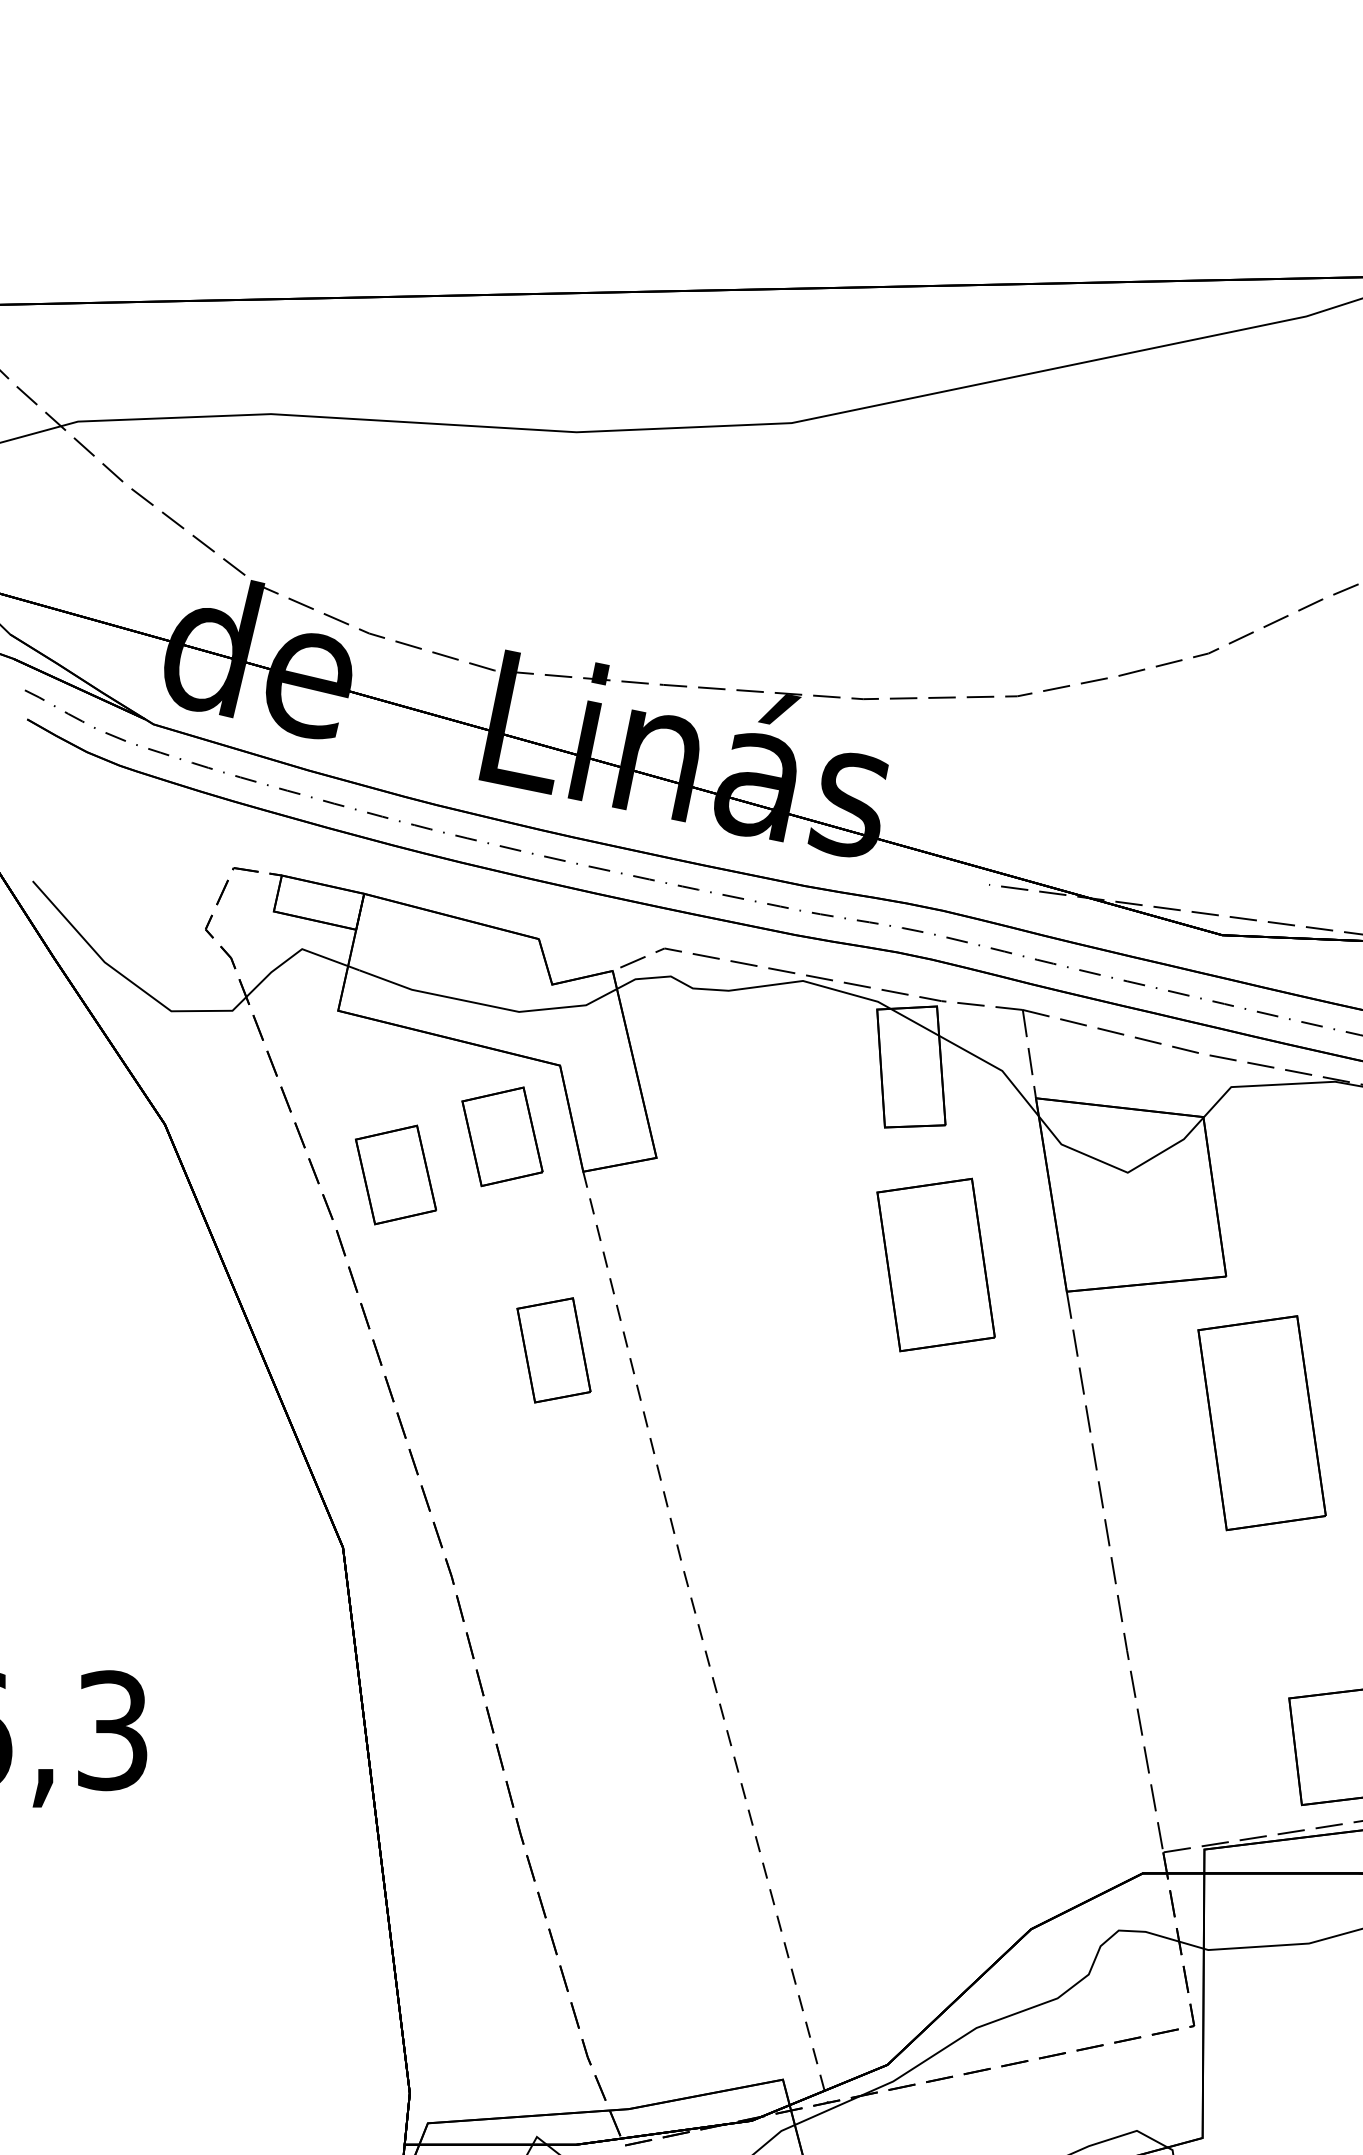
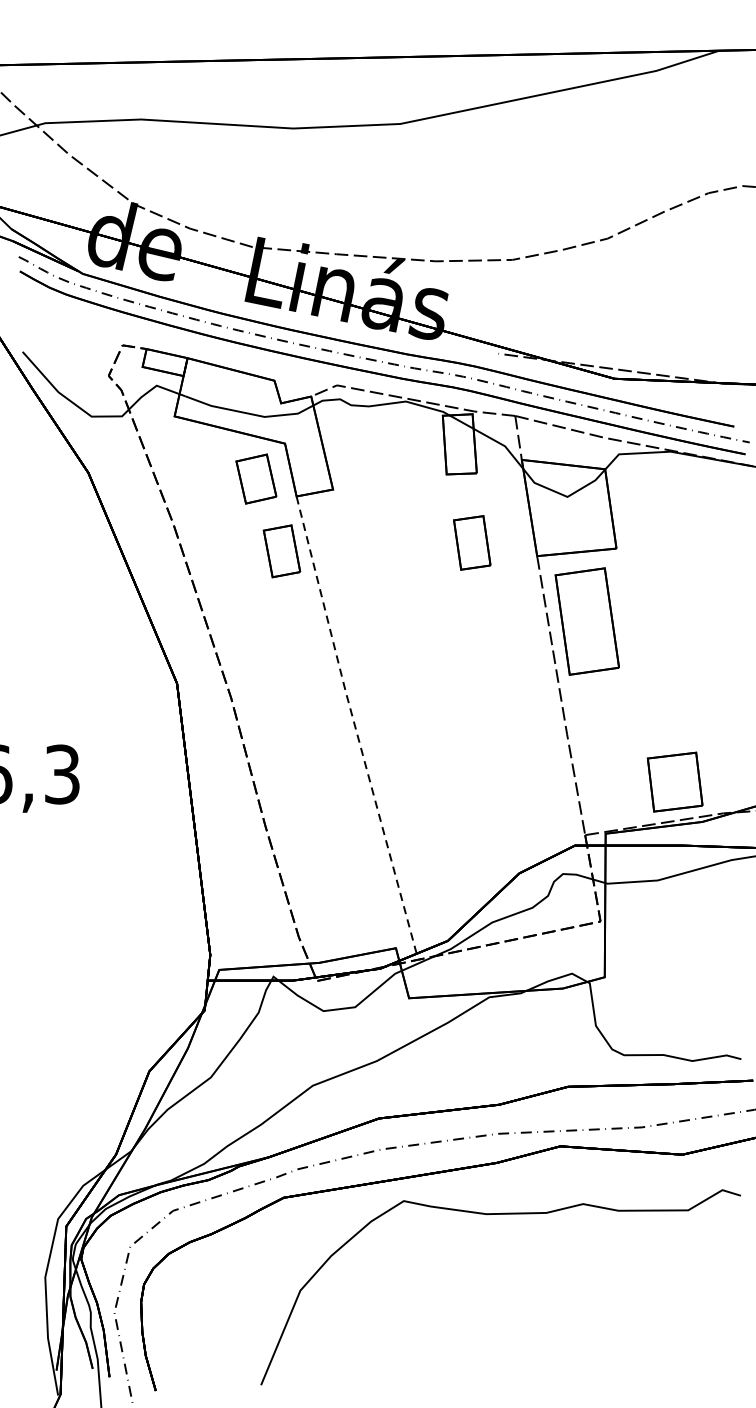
part: (396, 1173) -> (203, 497), removed
part: (936, 1264) -> (472, 542), size x0.62
part: (552, 1350) -> (281, 551), moved
part: (1260, 1423) -> (586, 621), moved

